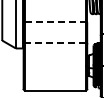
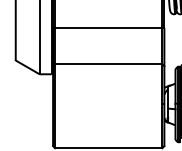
line: (55, 22) -> (108, 28), dashed -> solid
line: (55, 42) -> (108, 63), dashed -> solid

